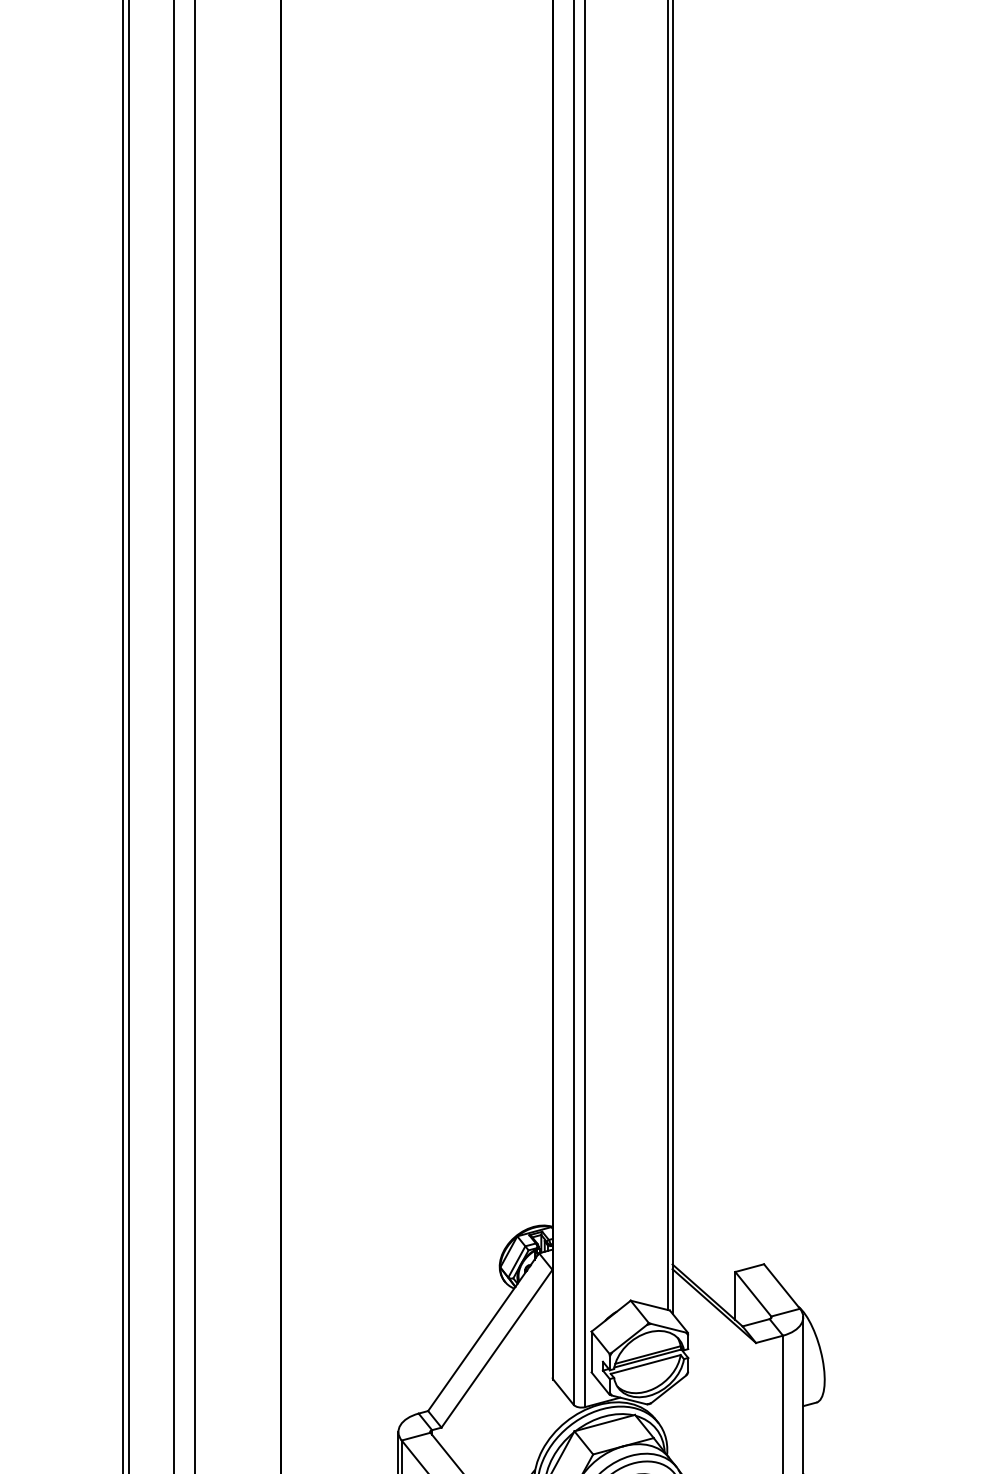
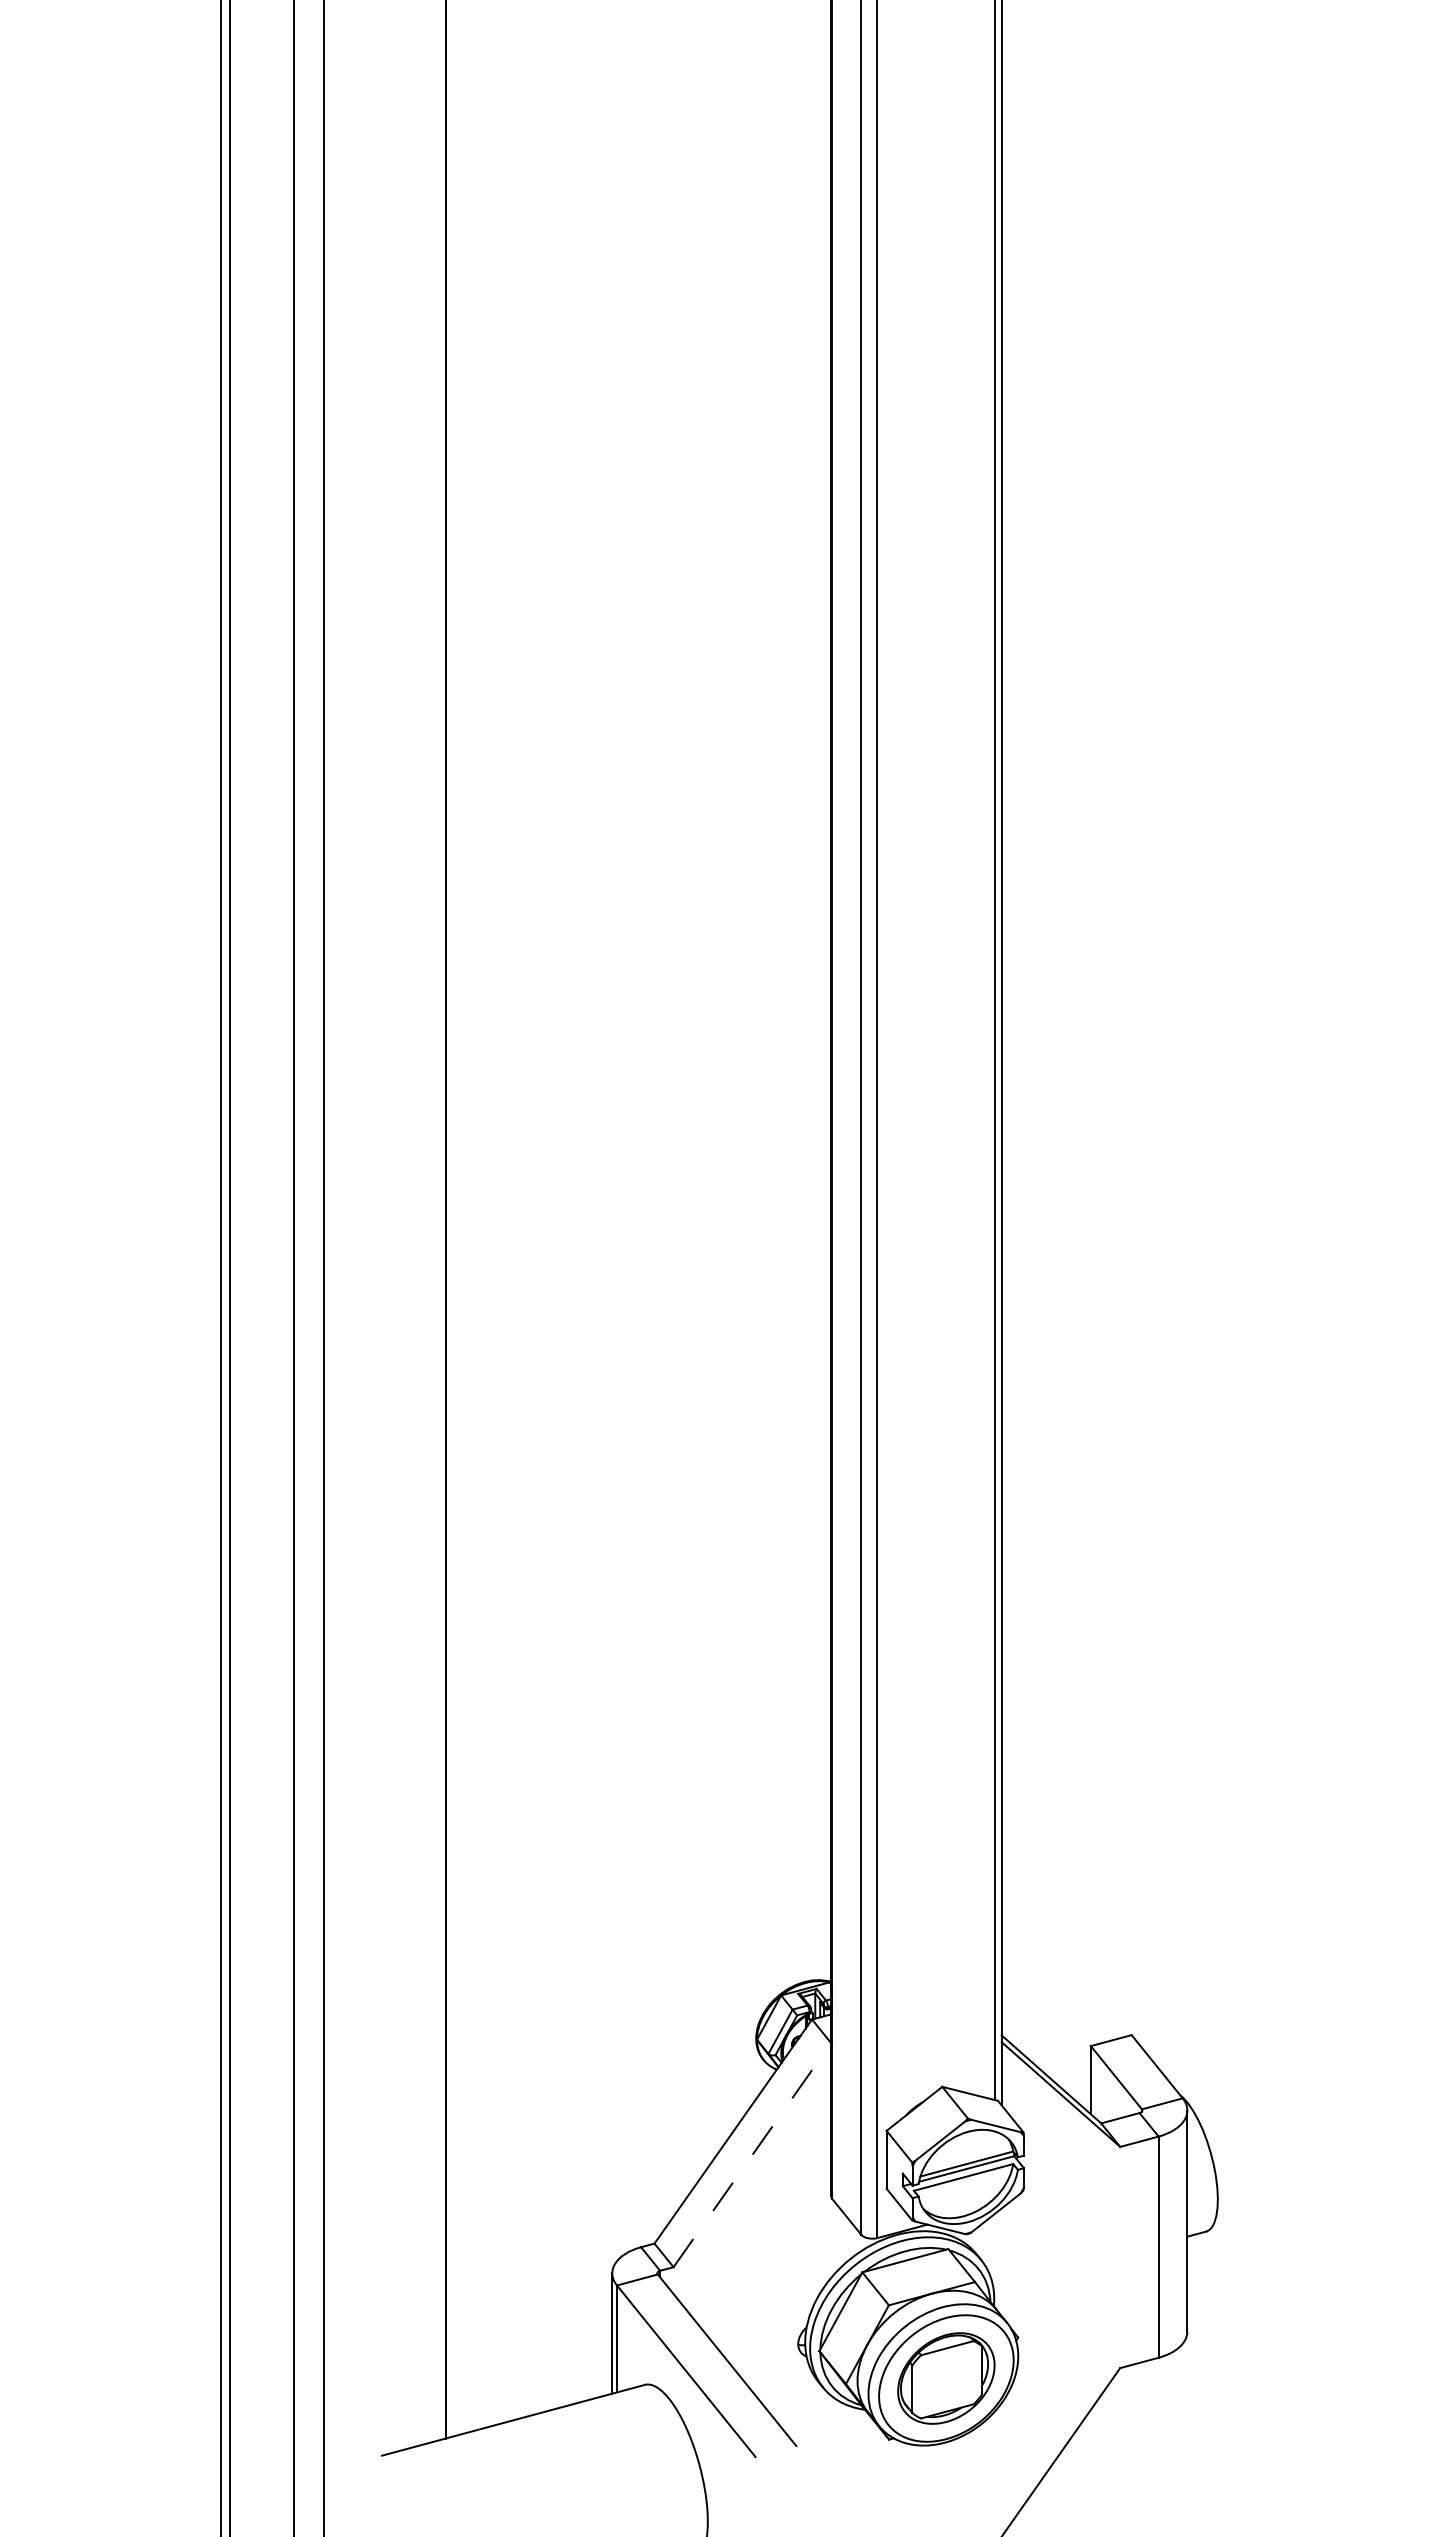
line: (497, 1349) -> (752, 2155), solid -> dashed

